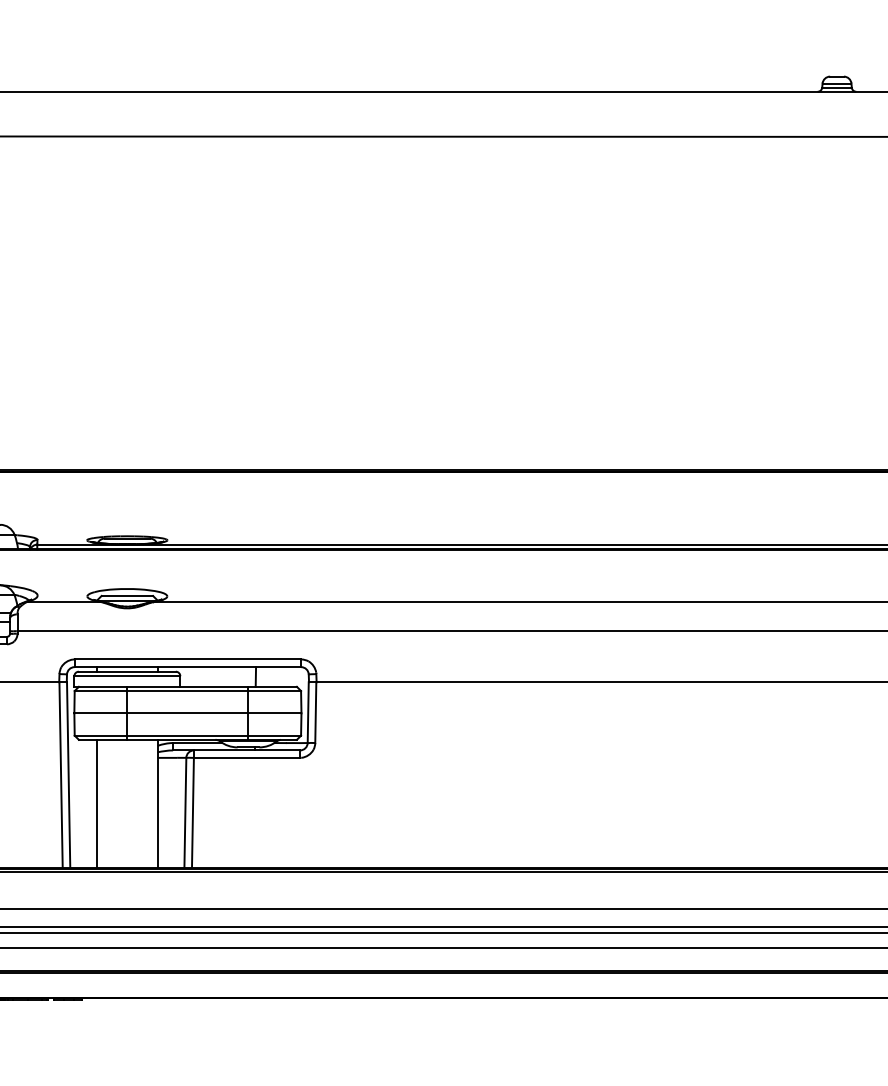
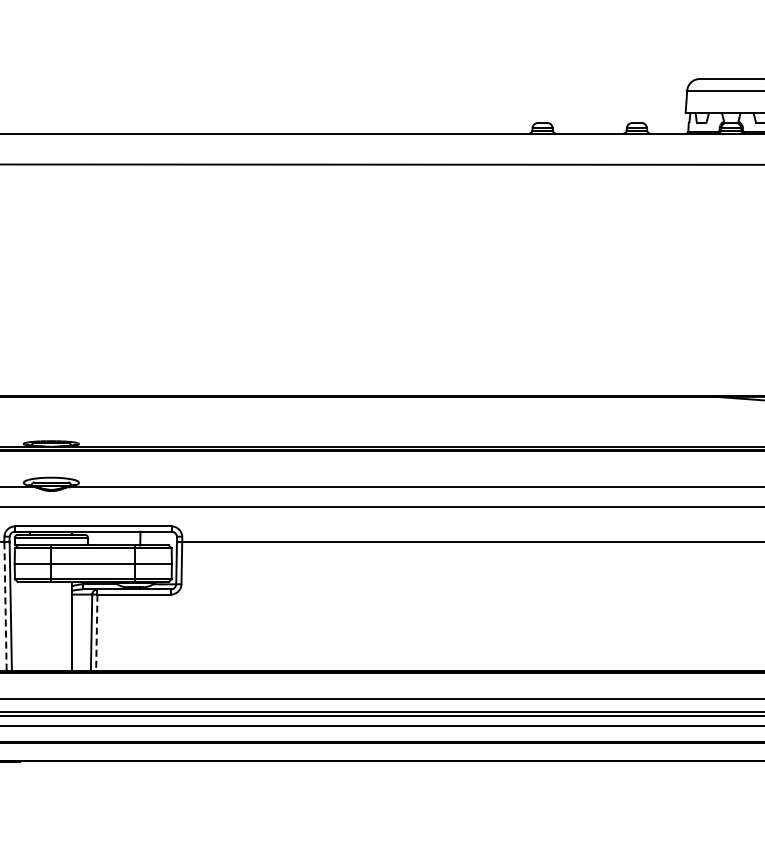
line: (61, 773) -> (5, 605), solid -> dashed
line: (97, 803) -> (30, 626), removed
line: (192, 814) -> (96, 633), solid -> dashed

